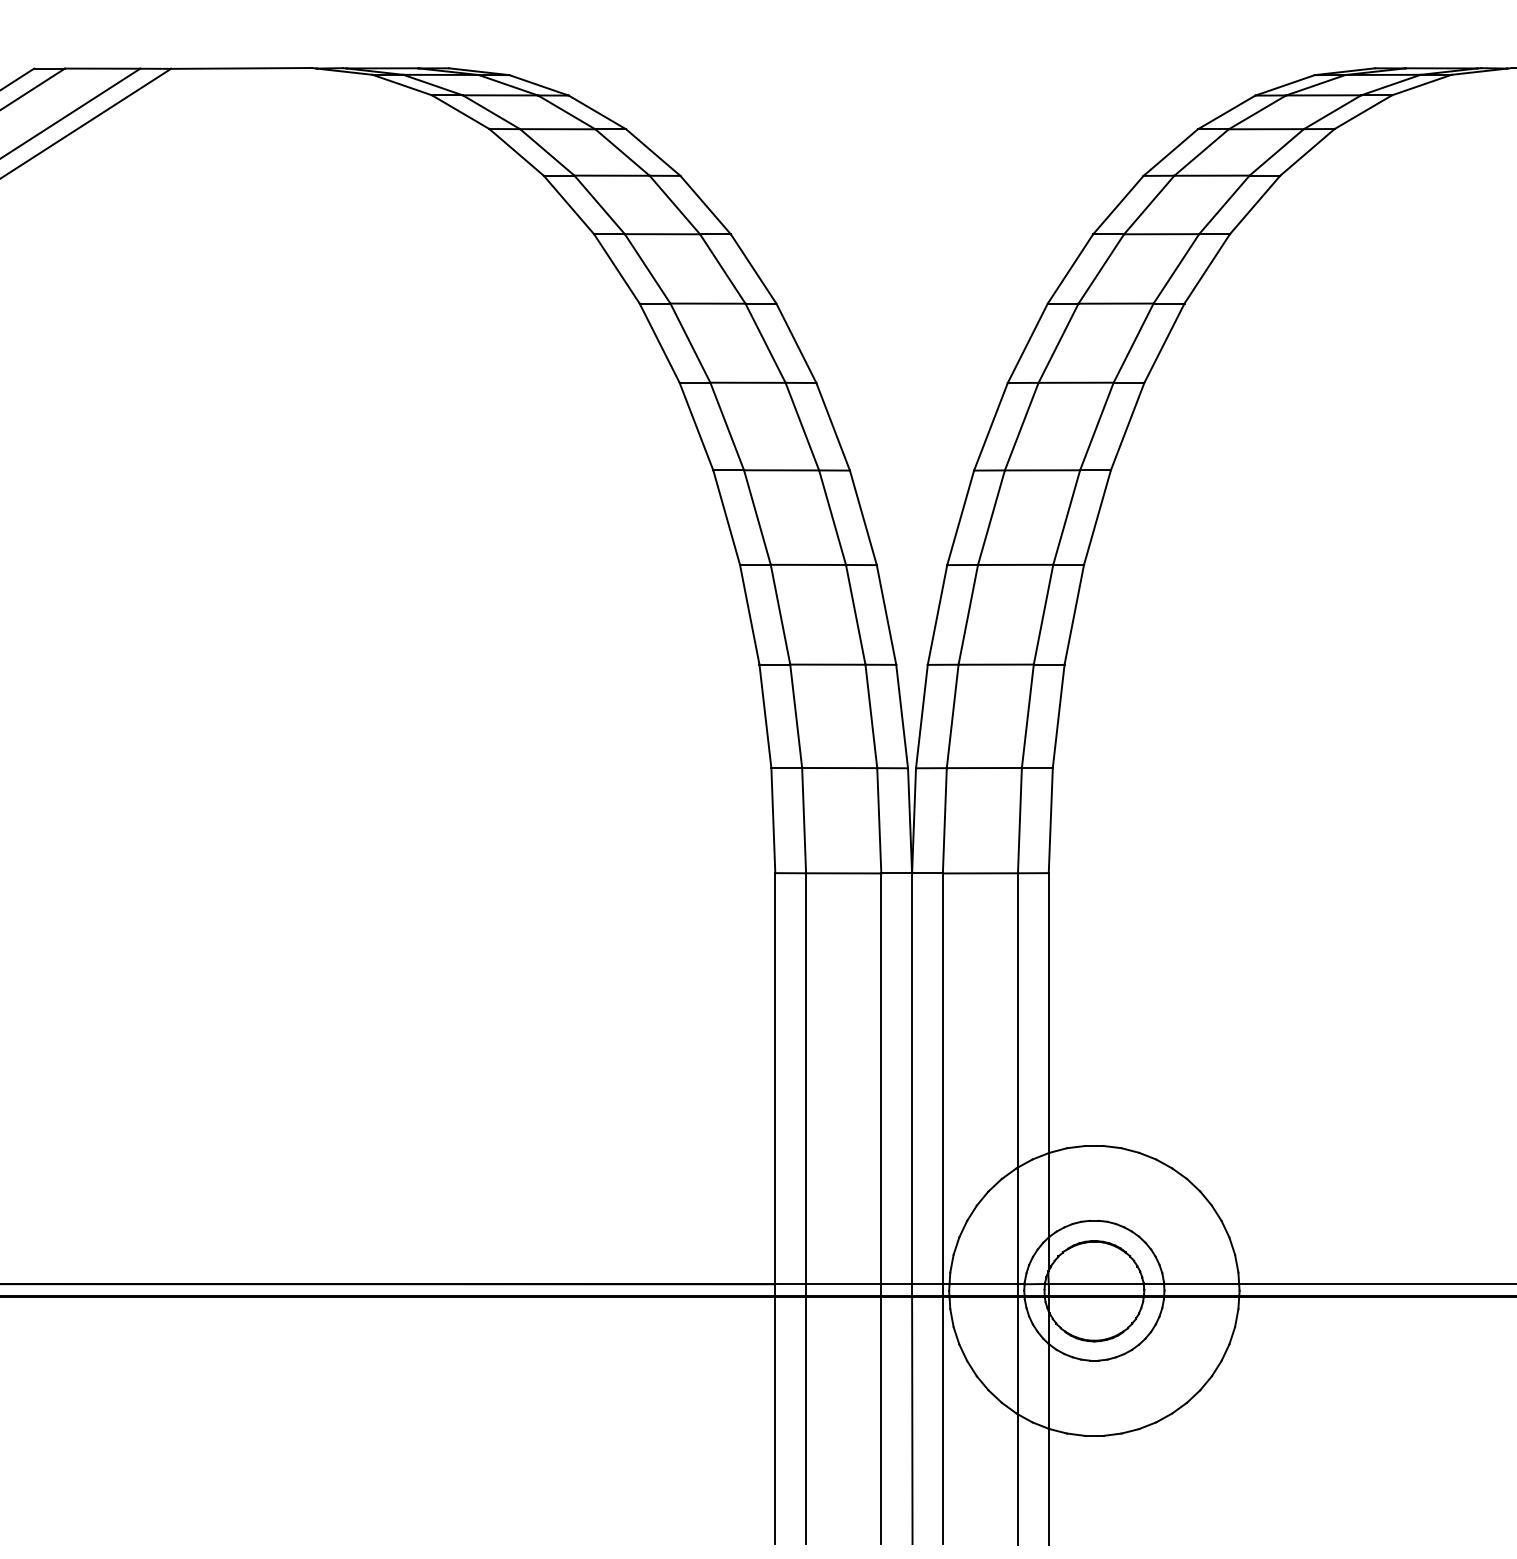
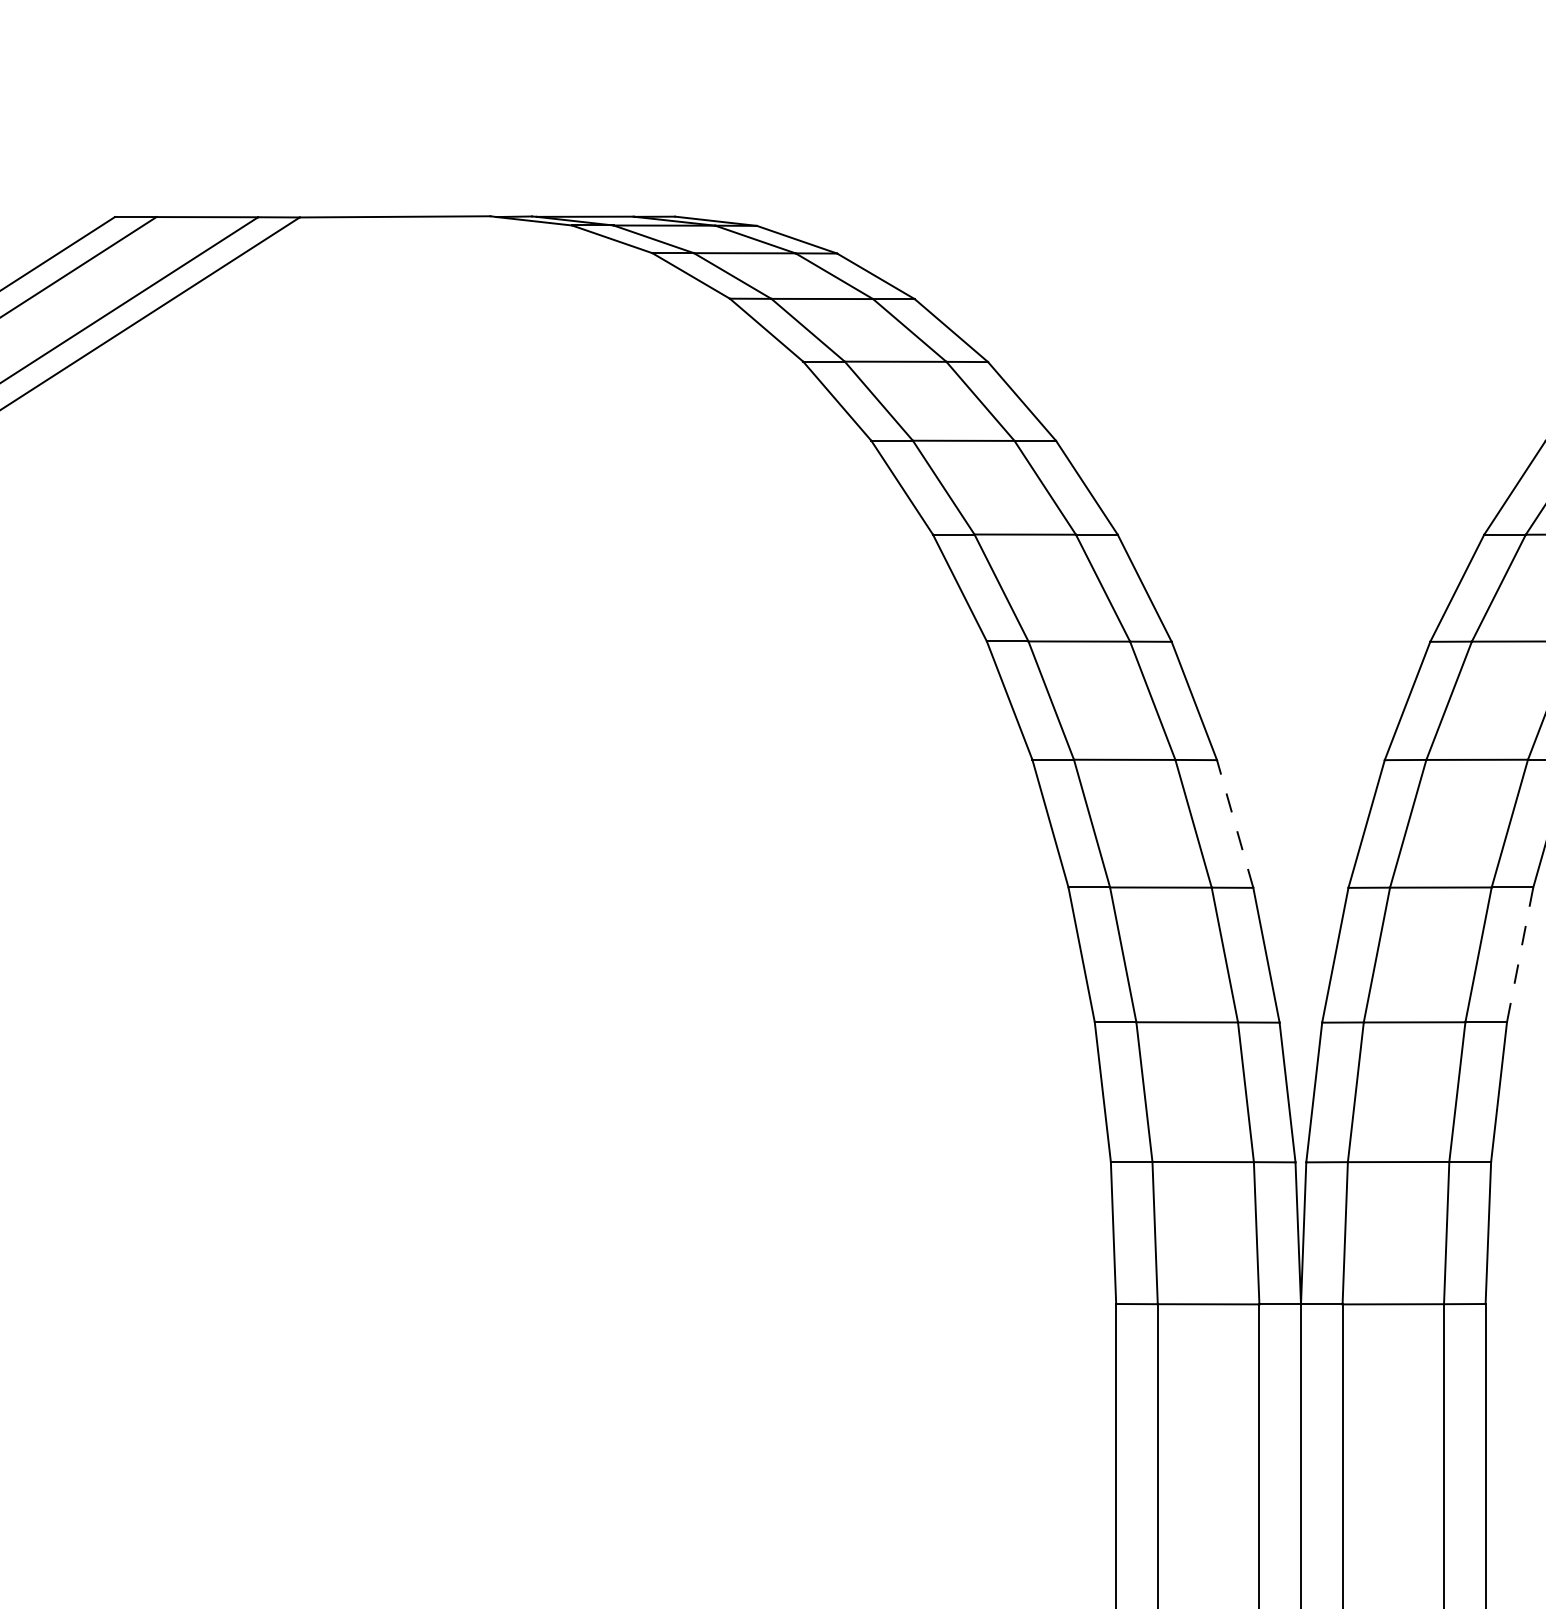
line: (863, 517) -> (1235, 823), solid -> dashed
line: (1074, 614) -> (1520, 954), solid -> dashed

